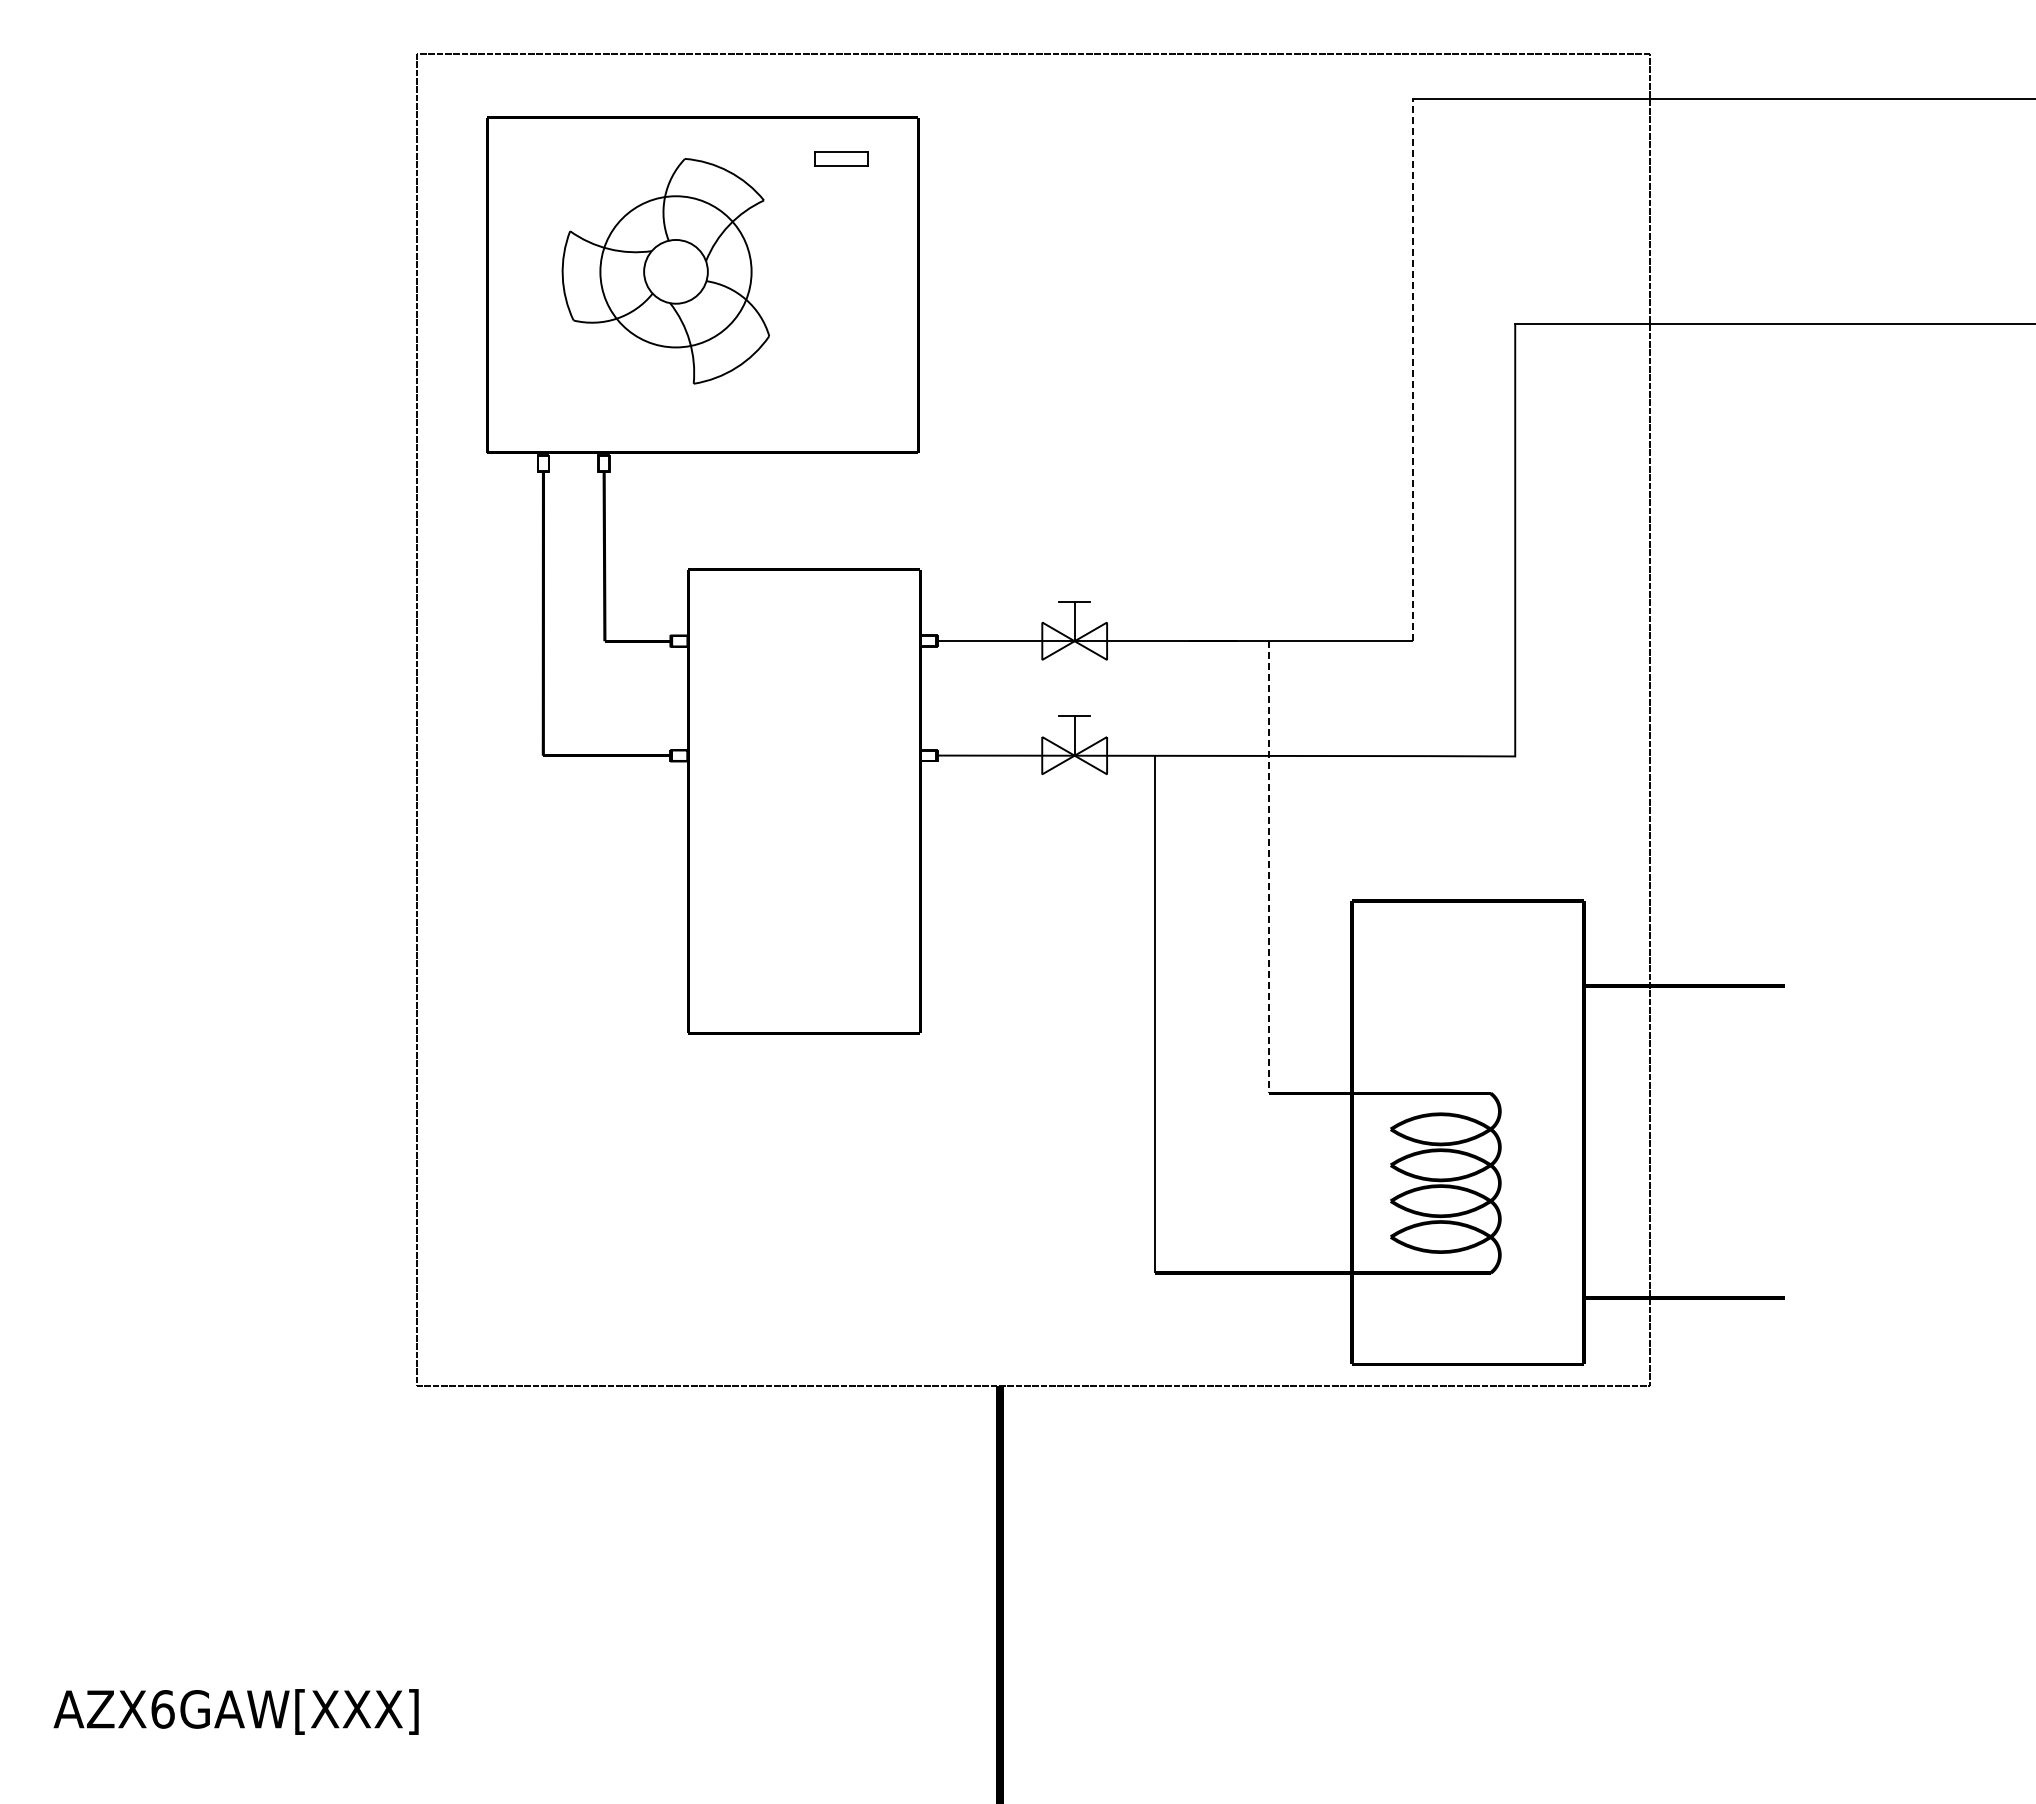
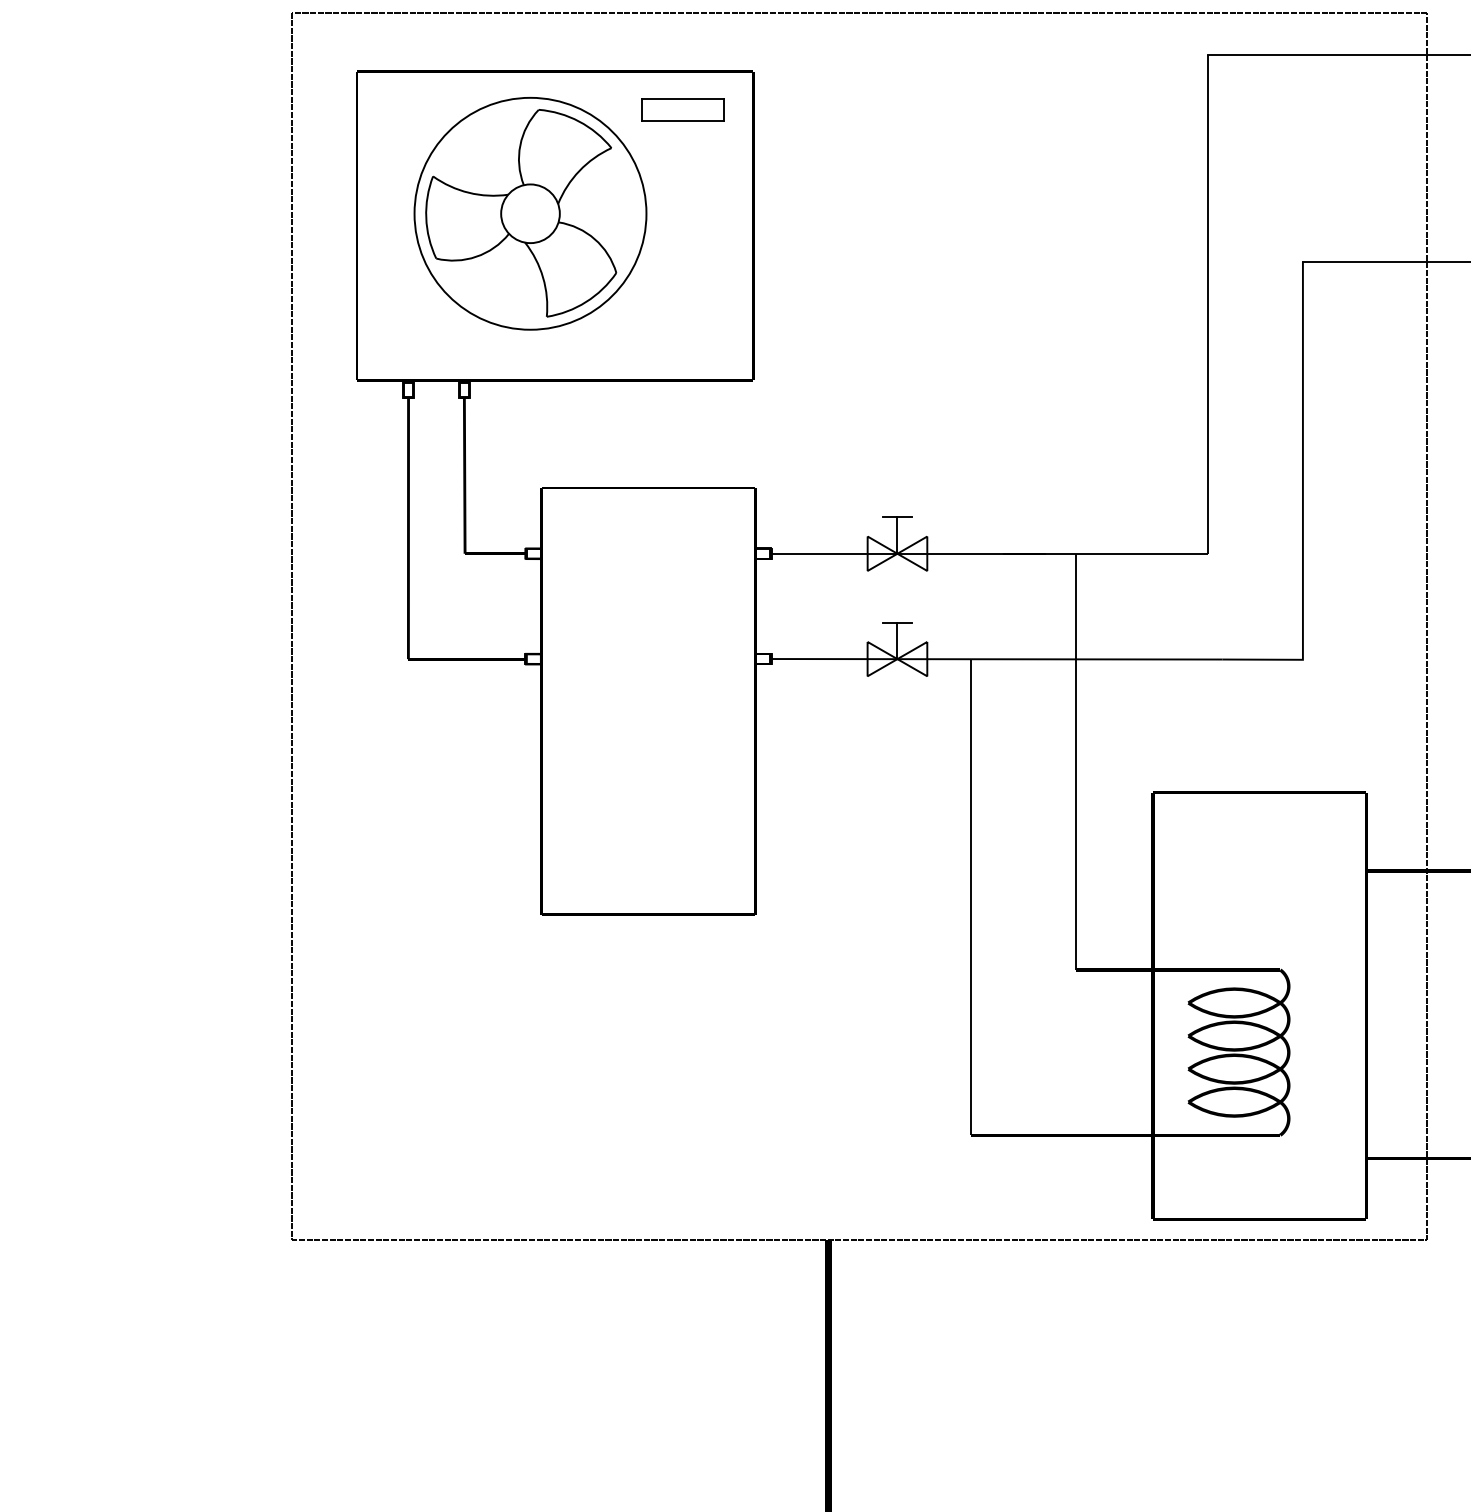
part: (841, 158) -> (682, 109), size x1.67
circle: (675, 271) -> (530, 213), size x1.67
line: (1412, 370) -> (1208, 304), dashed -> solid
line: (1268, 867) -> (1075, 762), dashed -> solid

